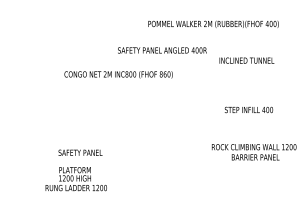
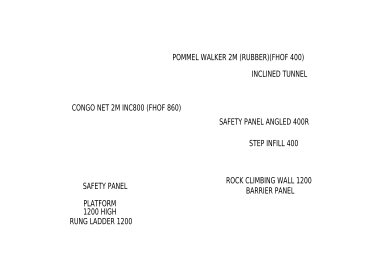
text: (161, 50) -> (263, 121), moved
text: (246, 60) -> (279, 73), moved
text: (118, 74) -> (126, 107), moved
text: (253, 152) -> (268, 185), moved

